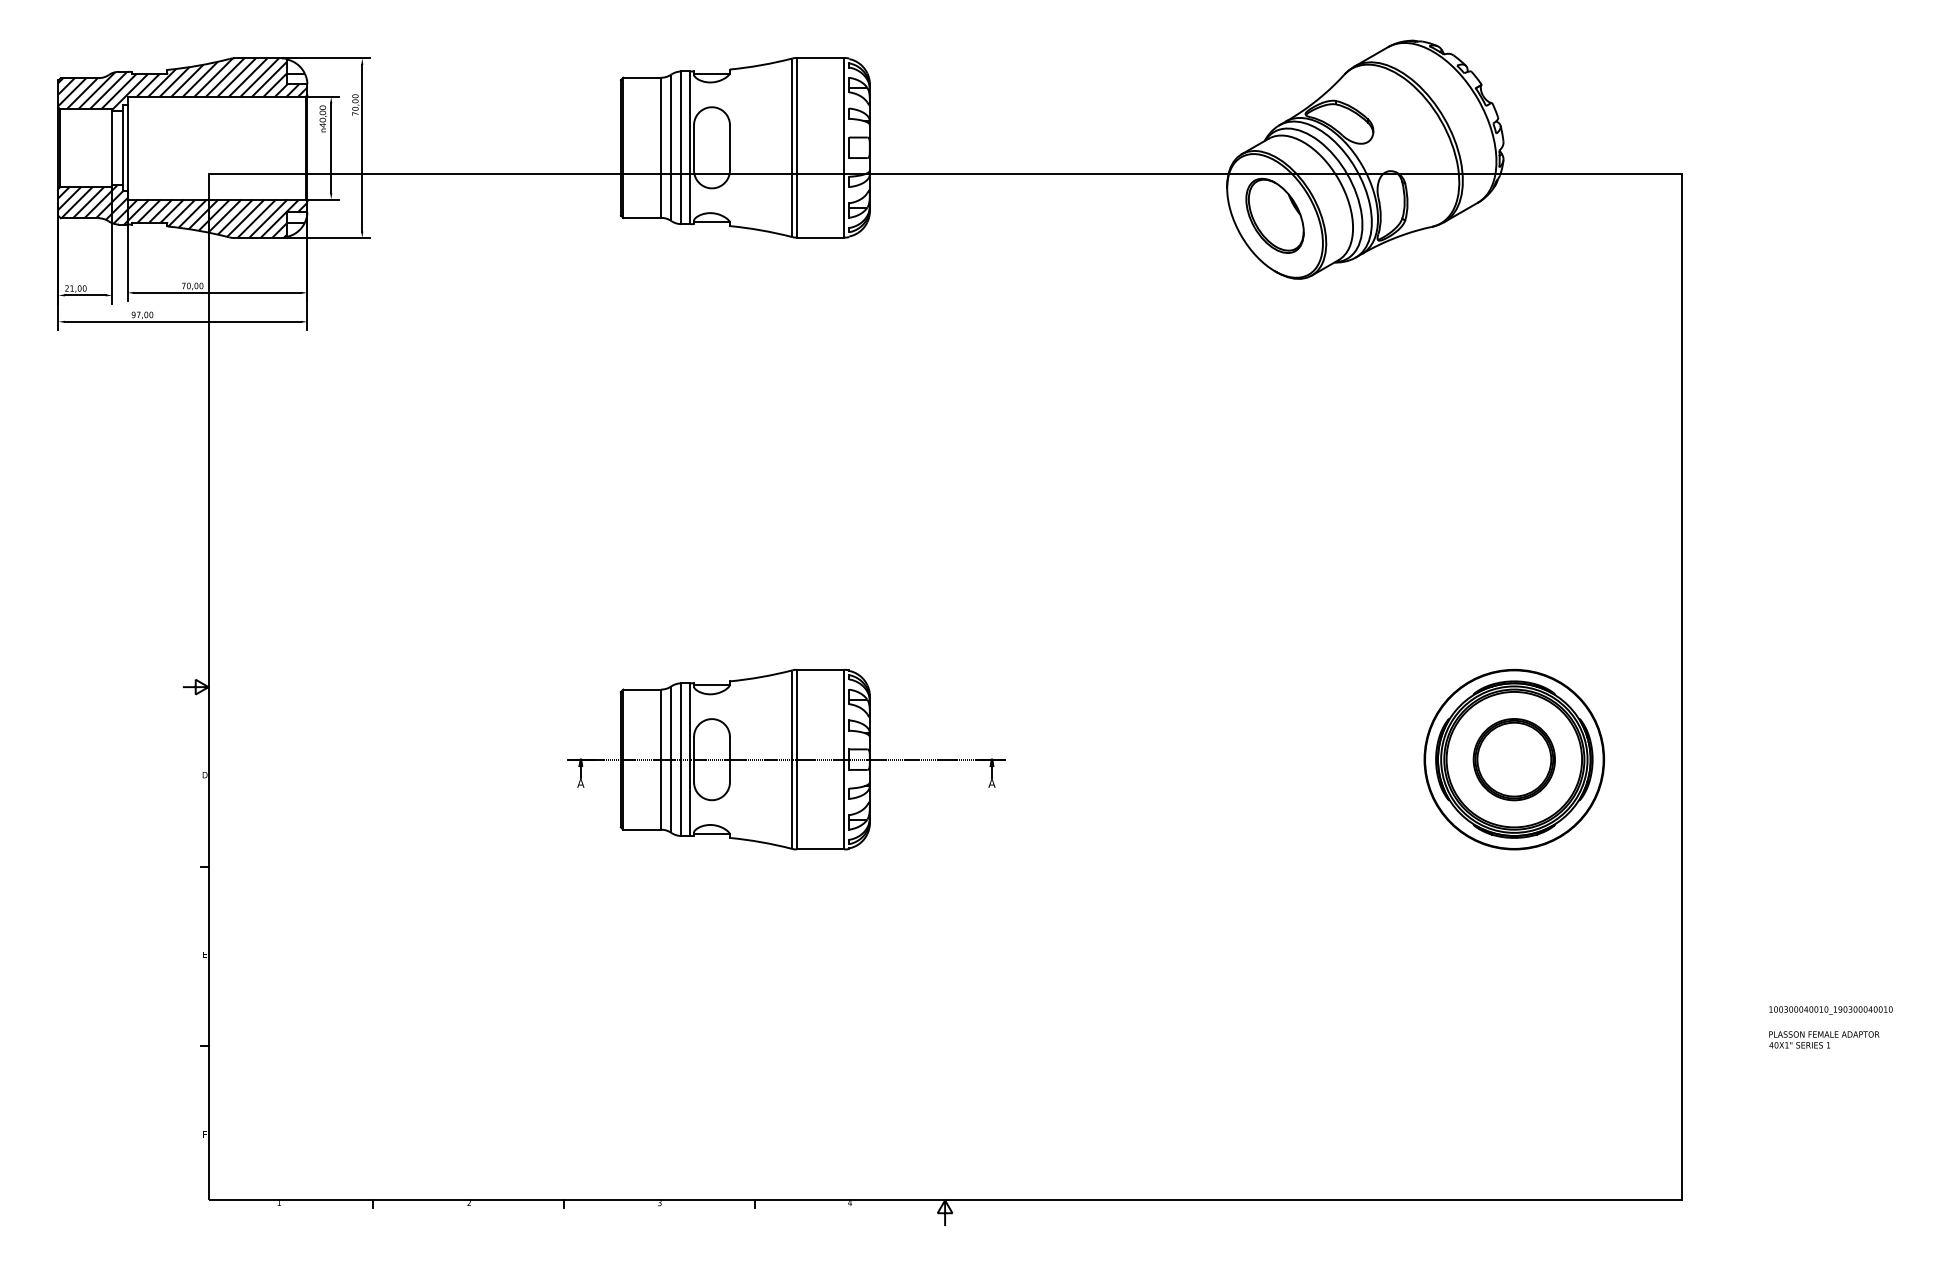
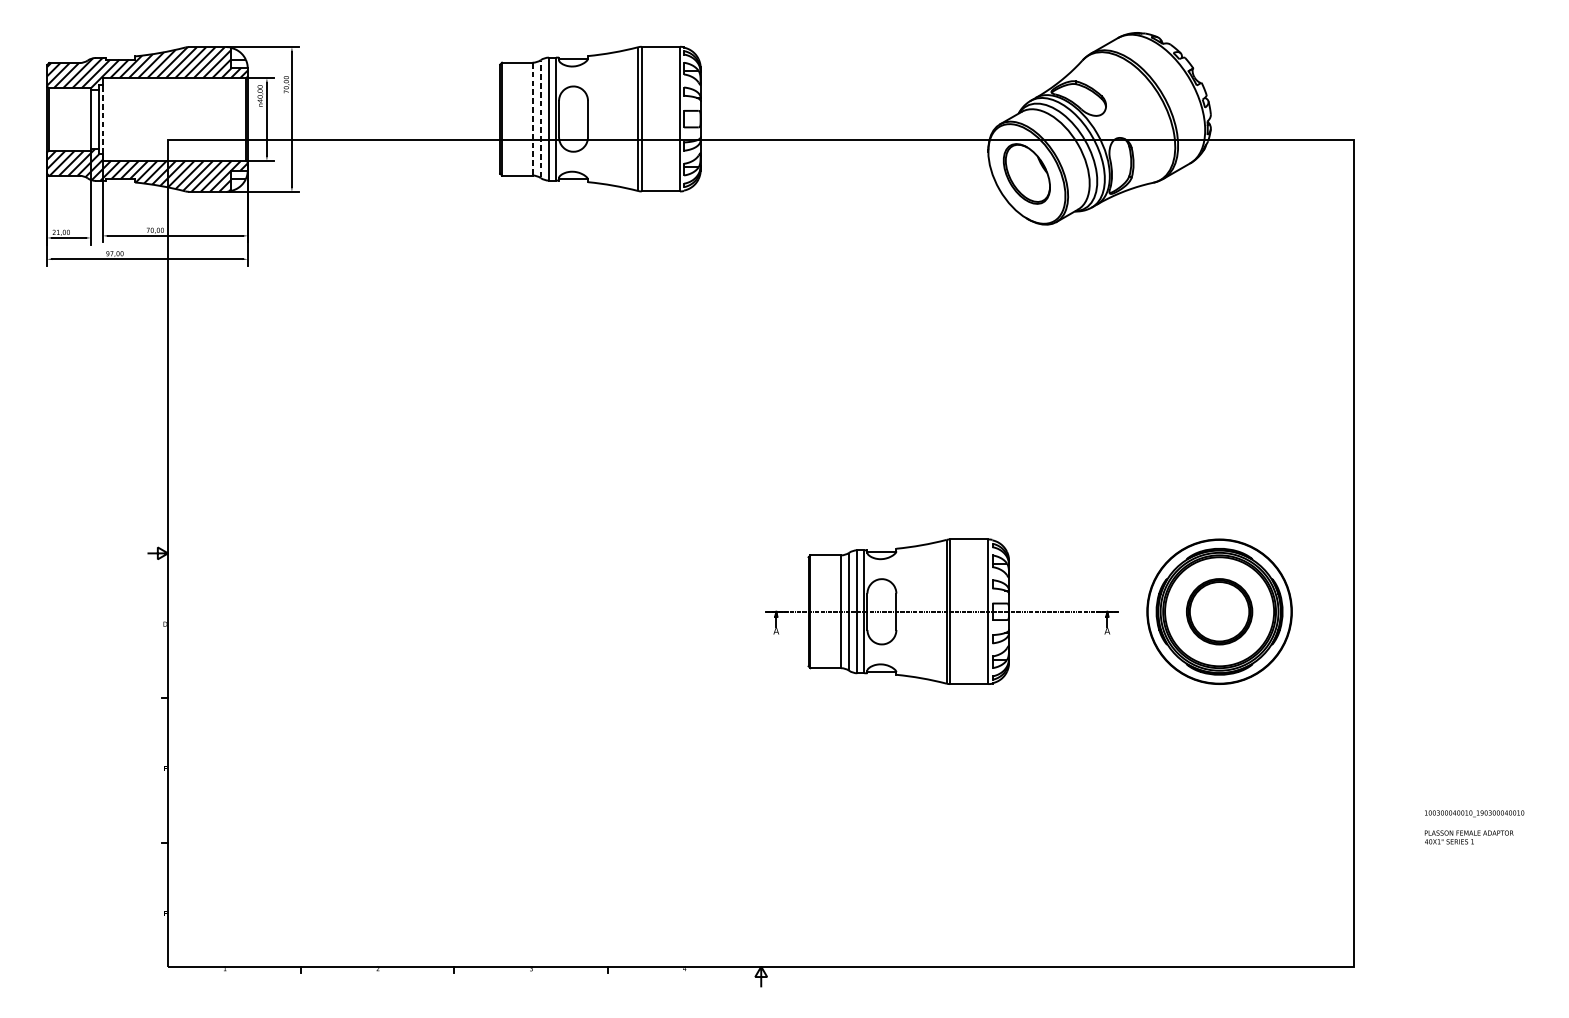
line: (661, 147) -> (532, 118), solid -> dashed
line: (671, 147) -> (540, 118), solid -> dashed
line: (127, 148) -> (102, 119), solid -> dashed
part: (786, 759) -> (941, 611), moved

